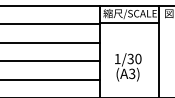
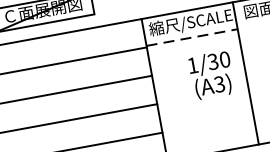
line: (129, 23) -> (192, 37), solid -> dashed
text: (128, 67) -> (212, 75), moved

